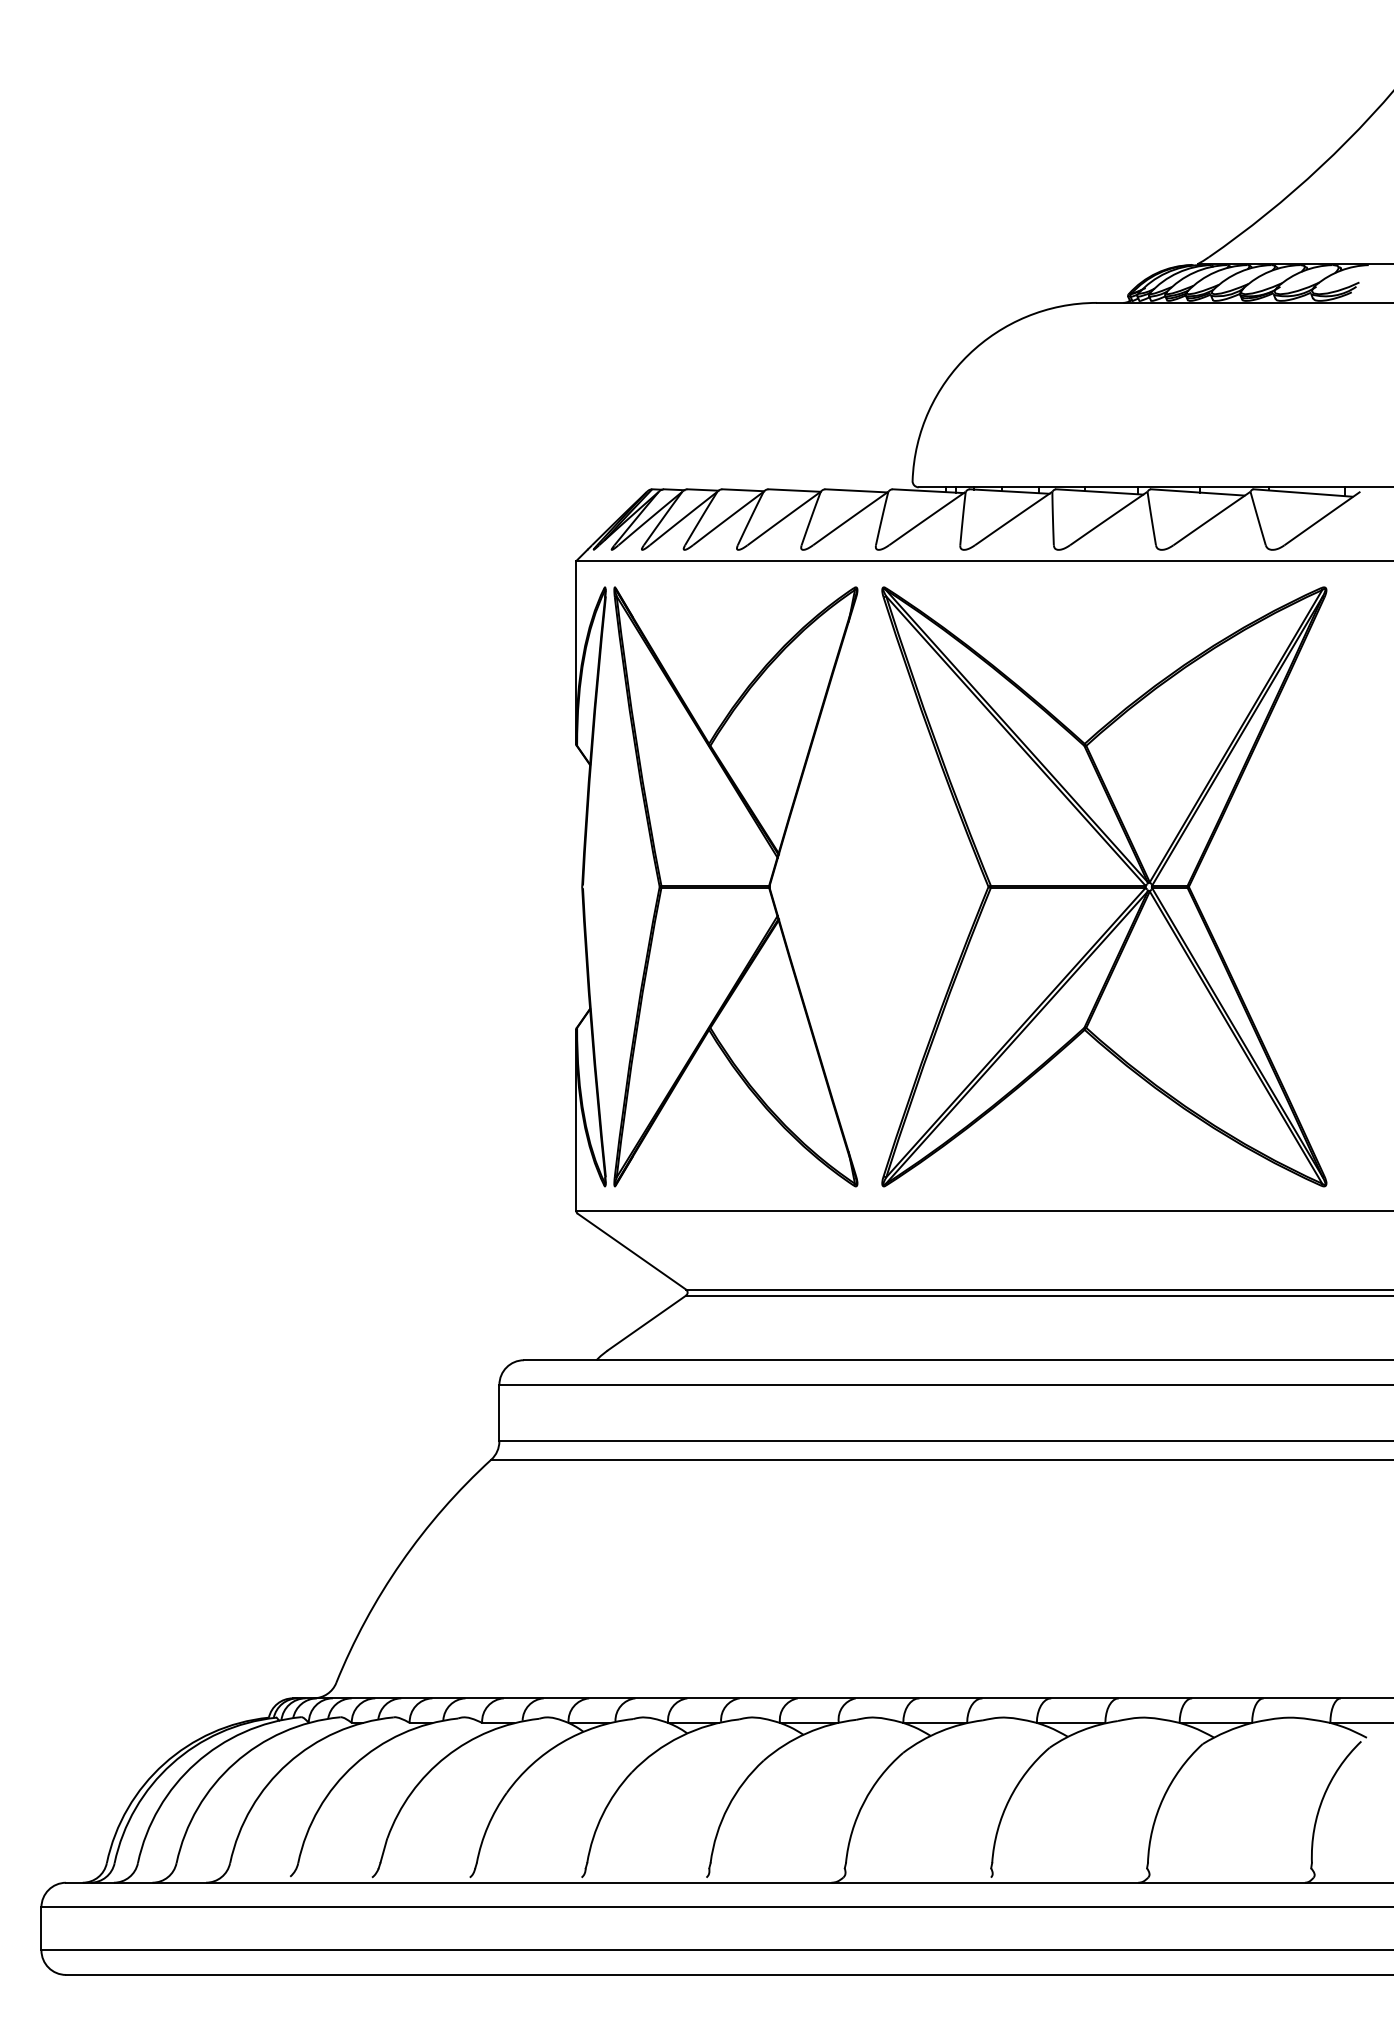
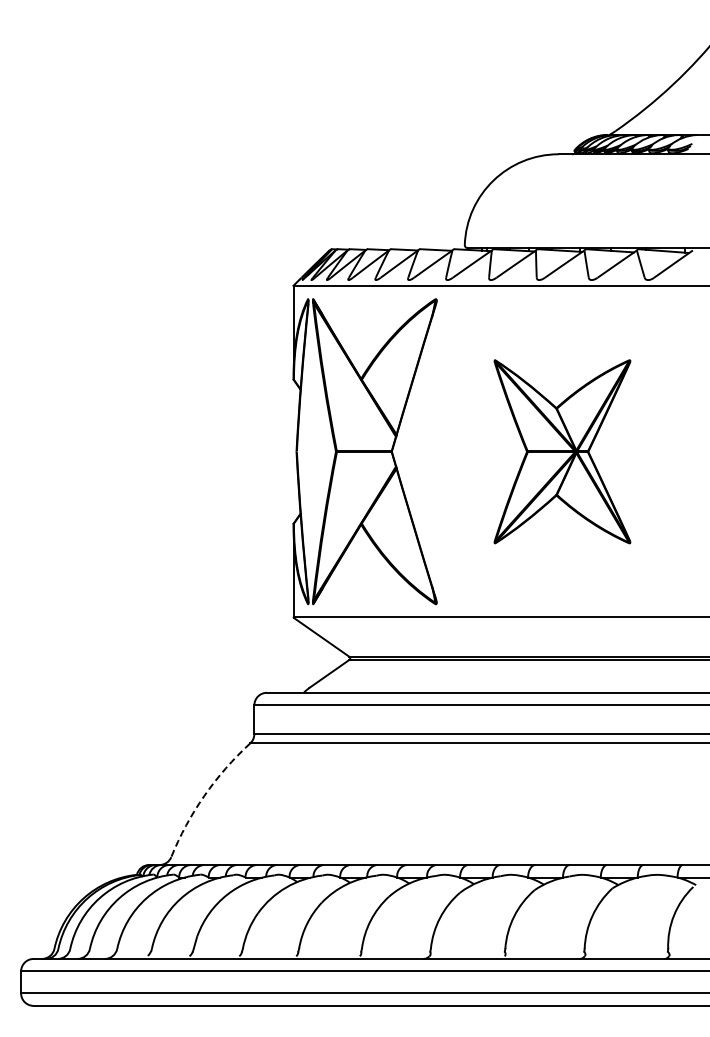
part: (1104, 886) -> (562, 451), size x0.6
arc: (401, 1561) -> (204, 795), solid -> dashed

